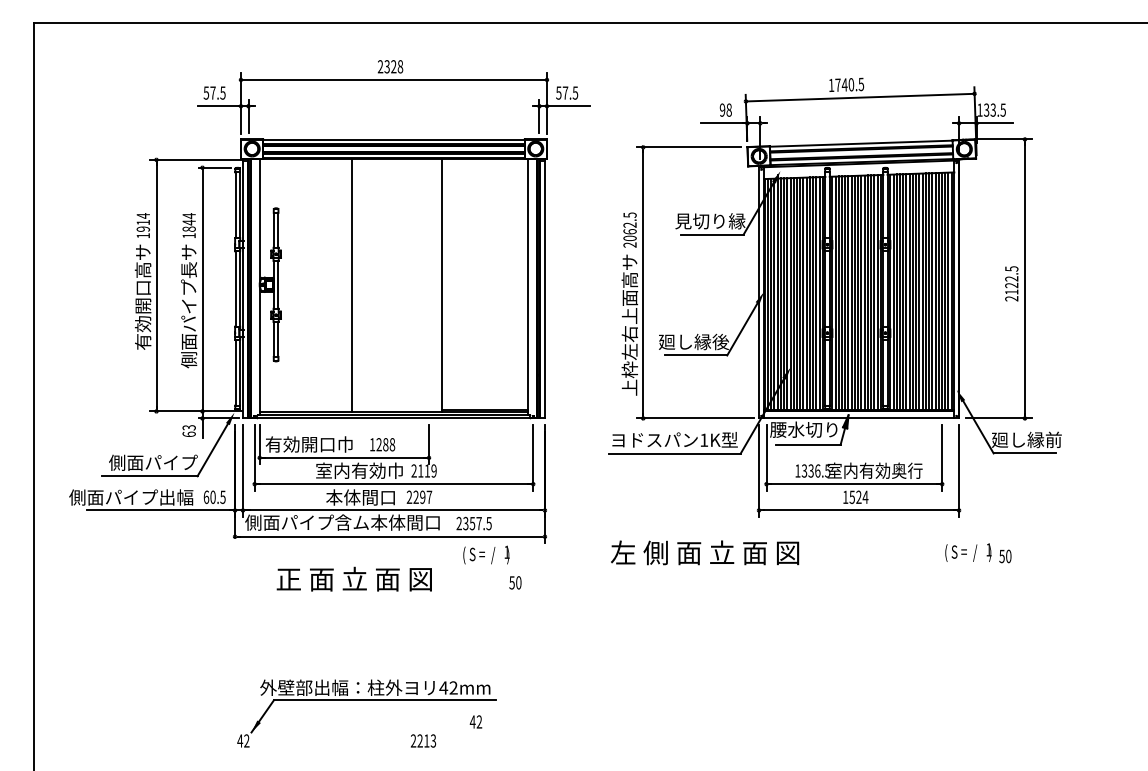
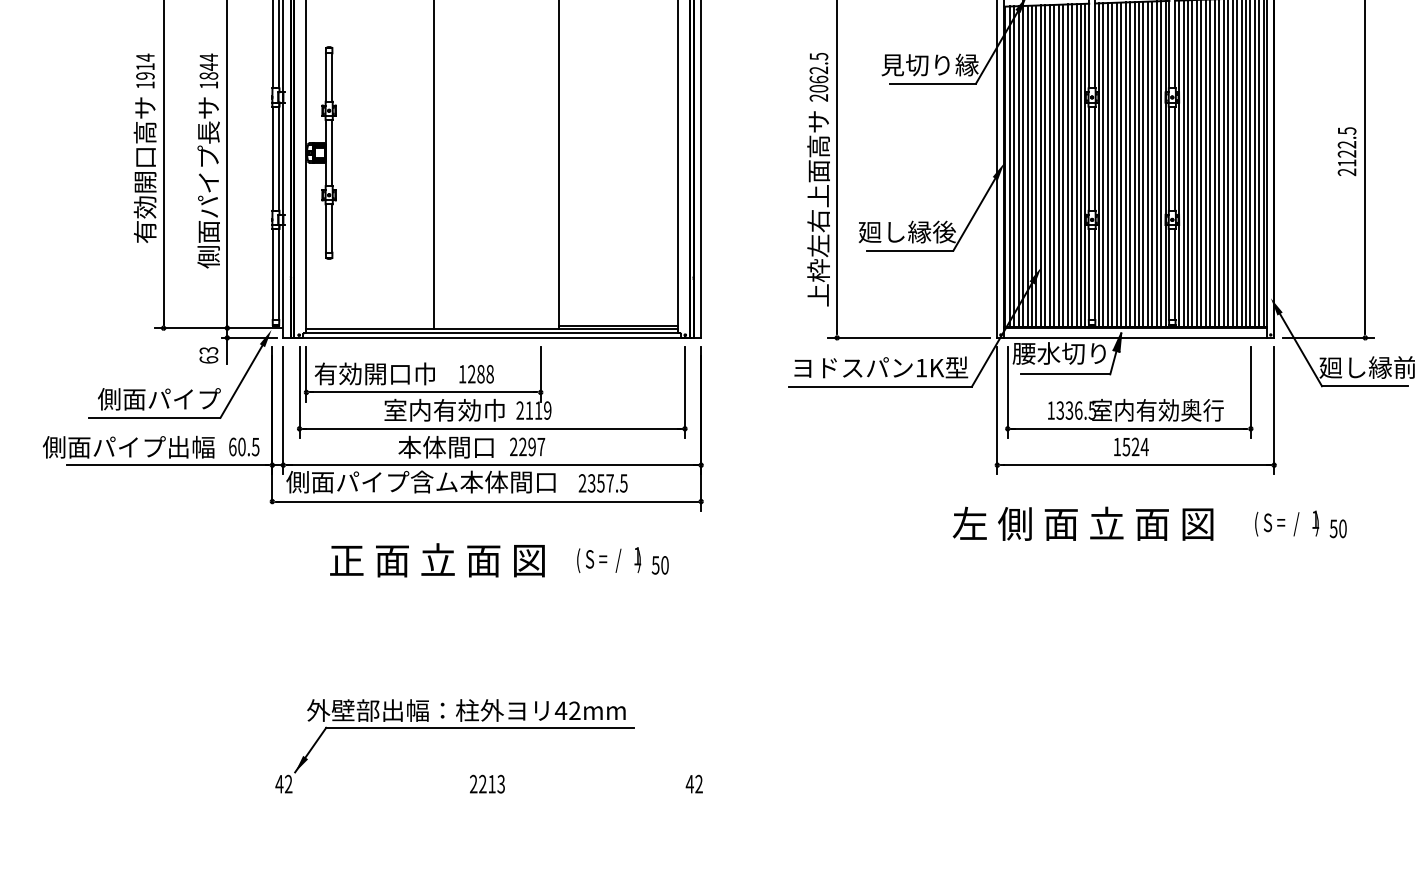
text: (705, 552) -> (1083, 523), moved
text: (486, 554) -> (609, 559), moved
text: (475, 721) -> (693, 783), moved
text: (423, 740) -> (487, 783), moved

